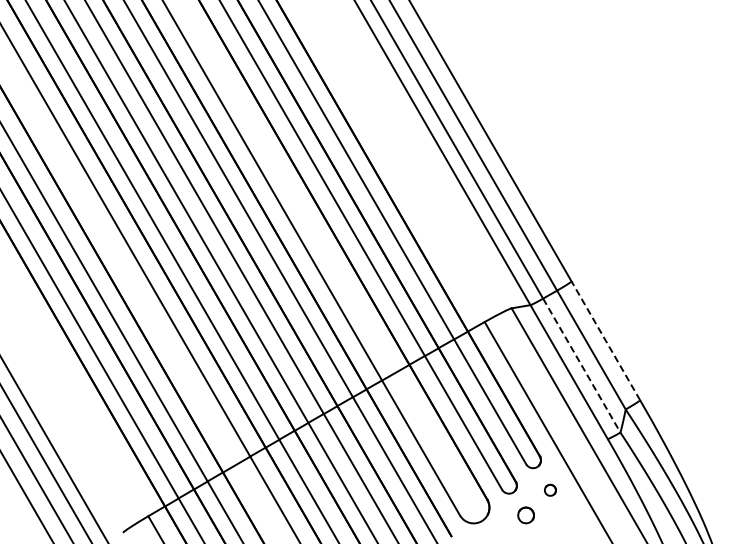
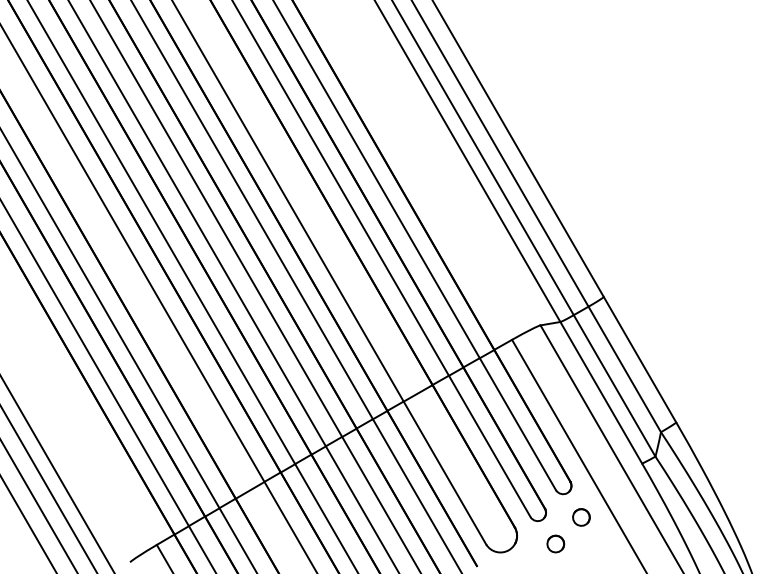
line: (605, 340) -> (639, 359), dashed -> solid
line: (582, 366) -> (615, 386), dashed -> solid
part: (550, 490) -> (581, 517), size x1.43

